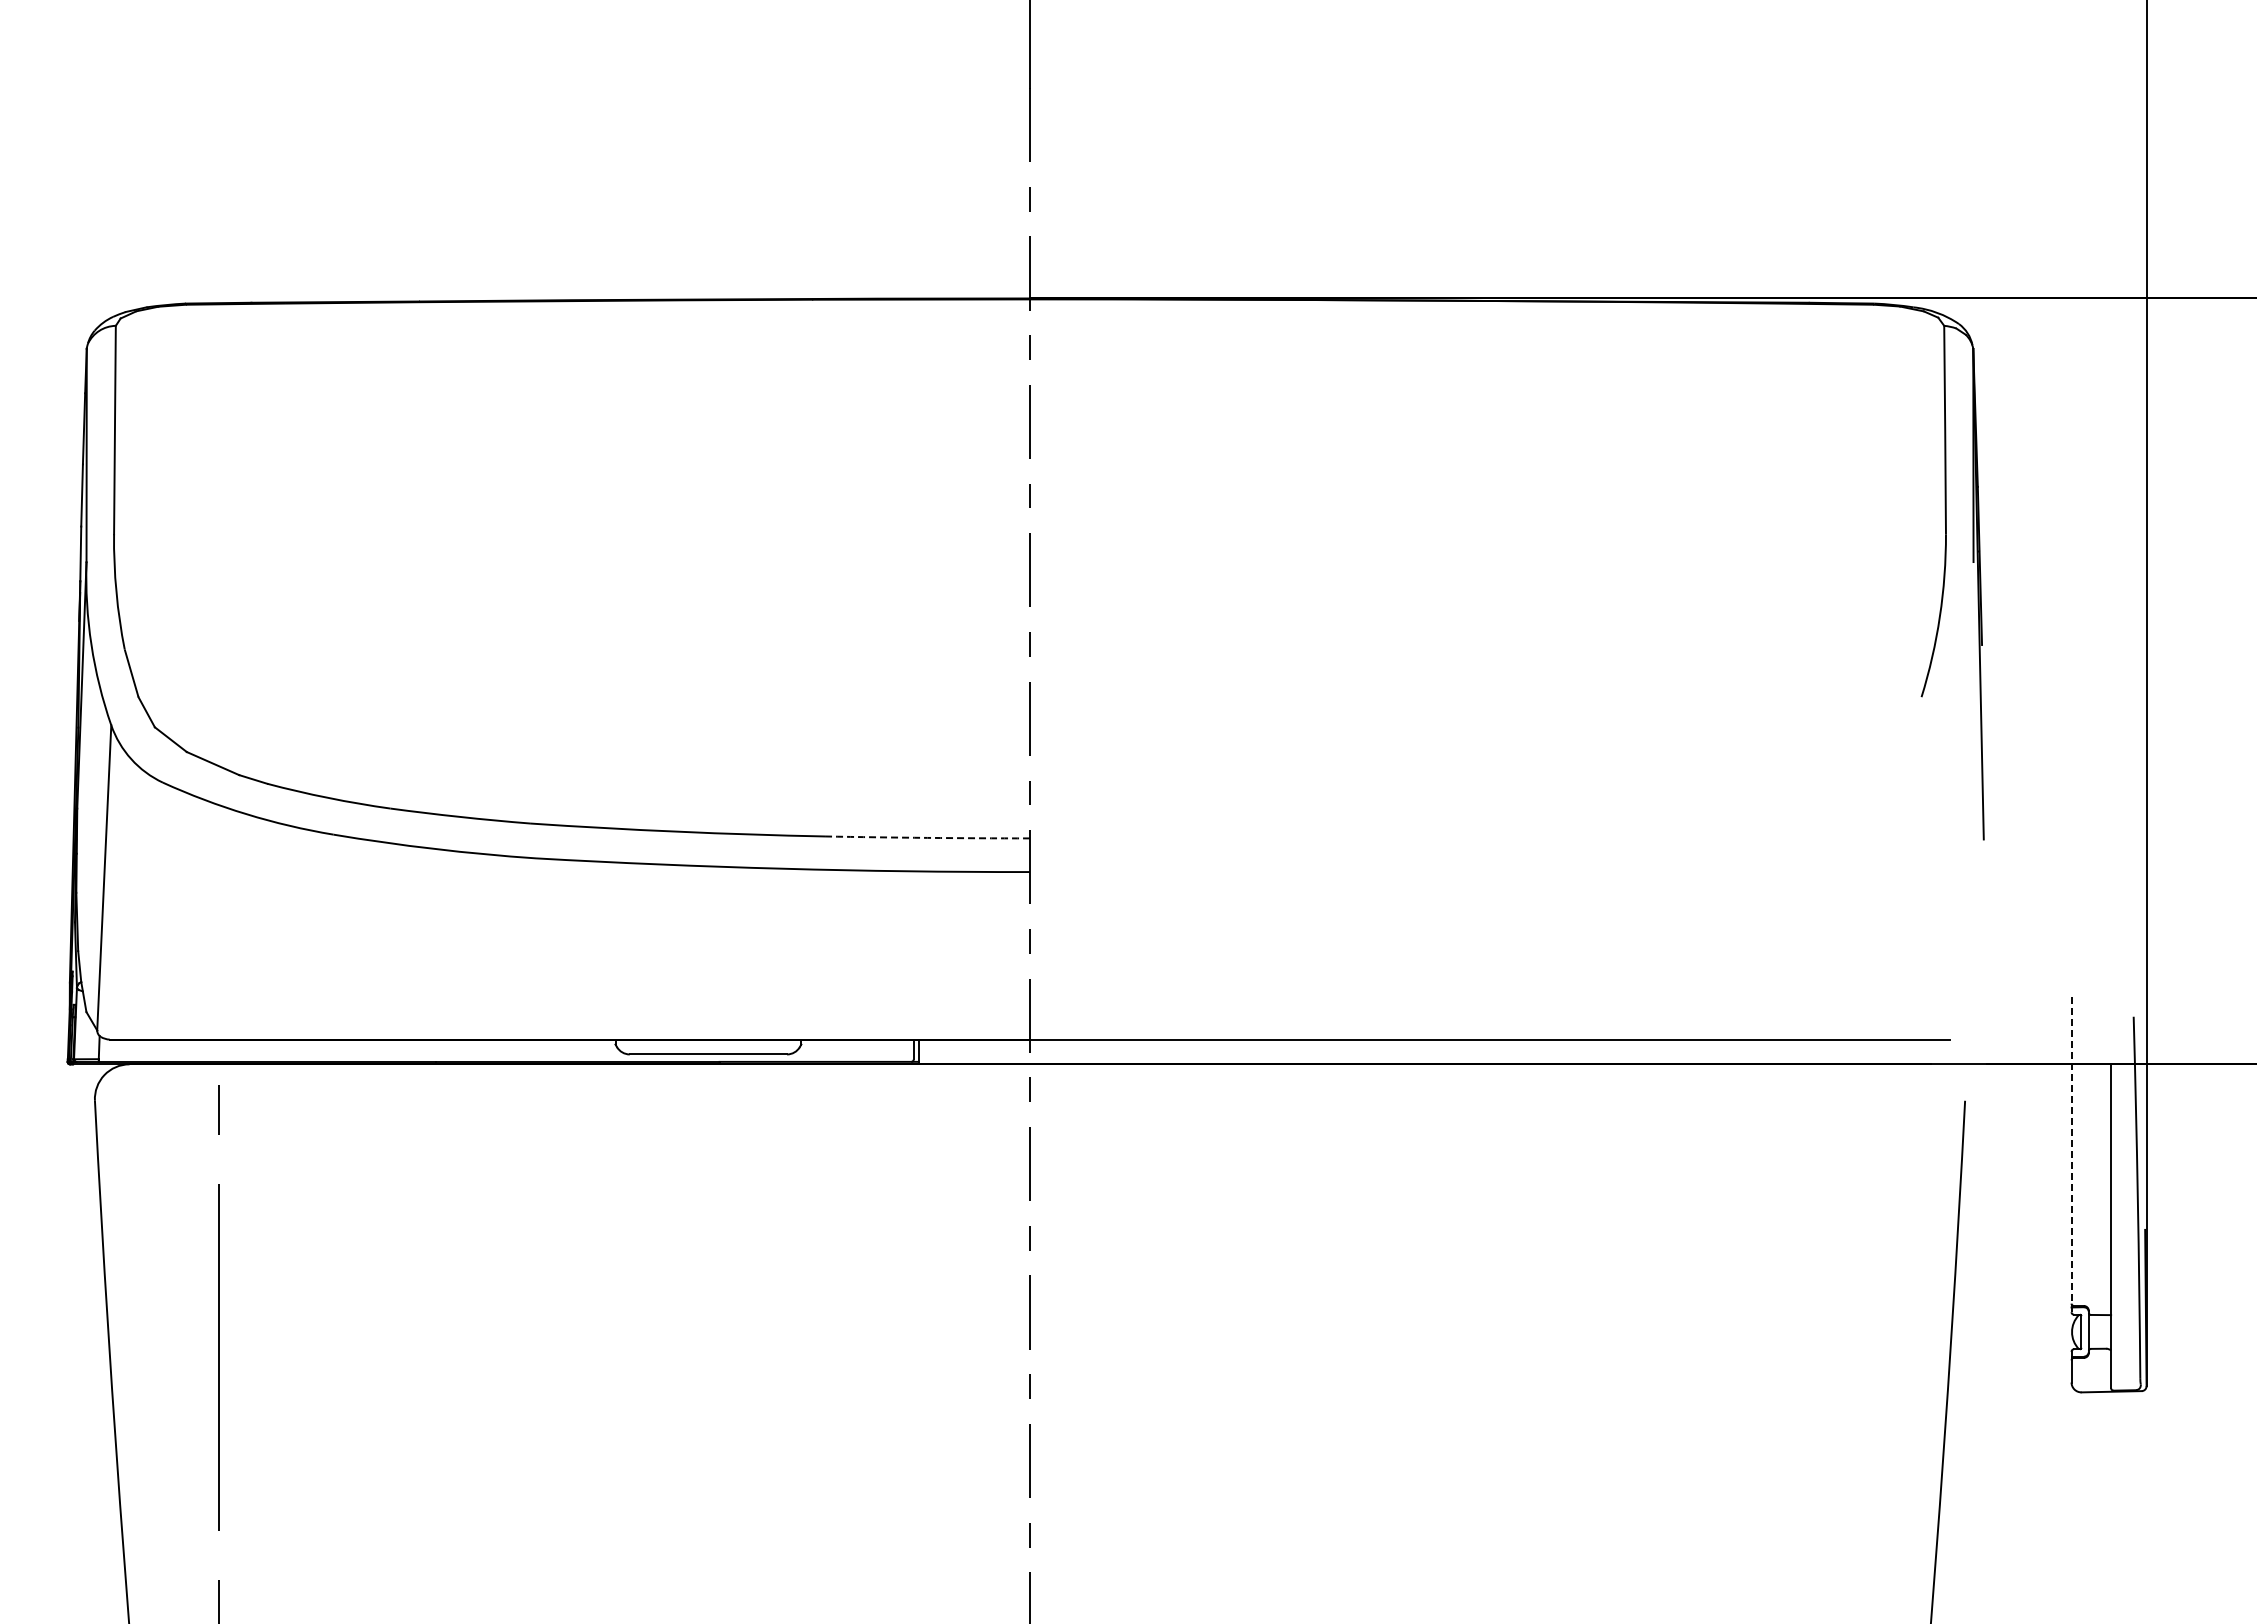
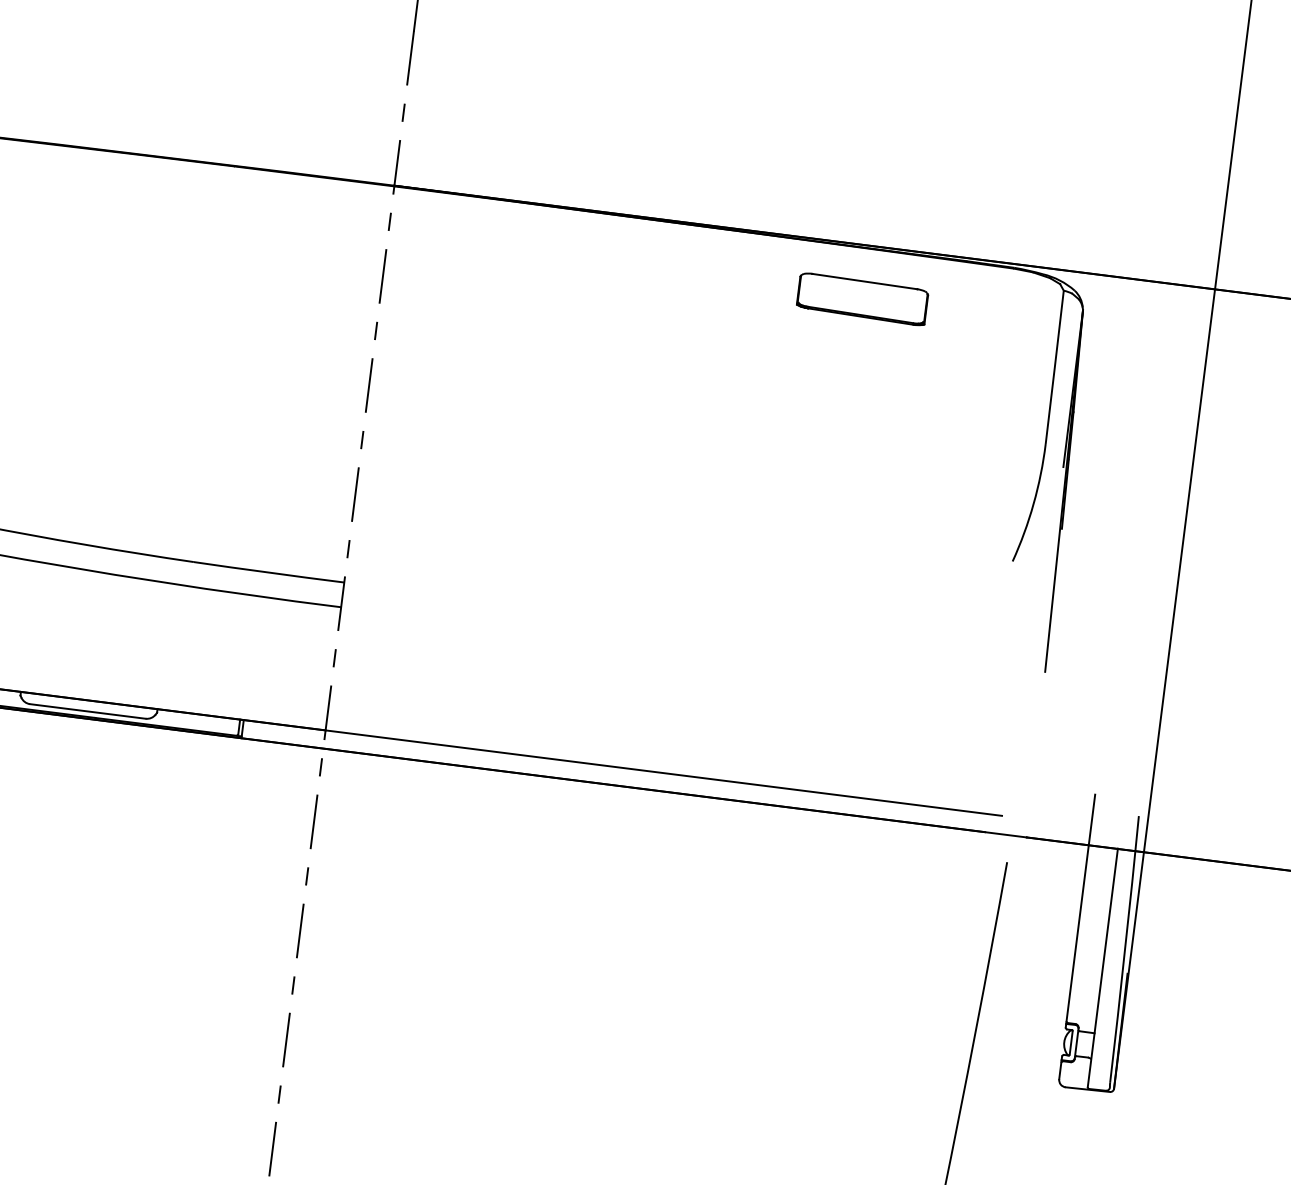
part: (1676, 370) -> (862, 298), added
arc: (927, 837) -> (269, 572), dashed -> solid
line: (2071, 1153) -> (1080, 910), dashed -> solid

